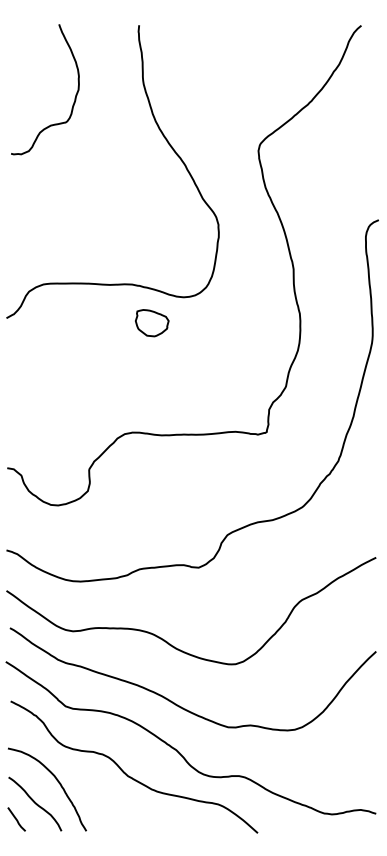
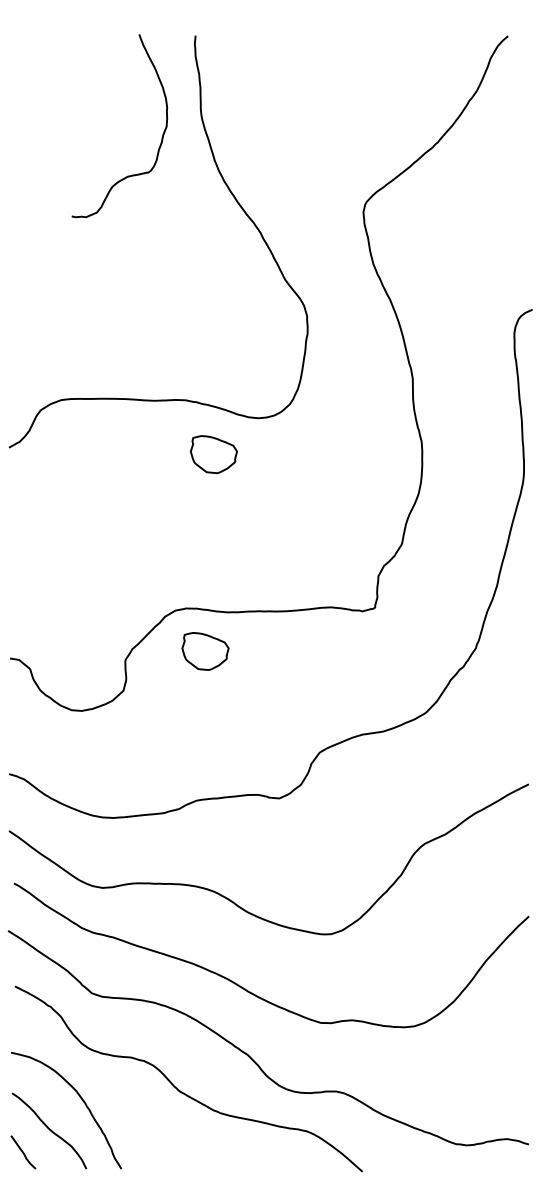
curve: (74, 97) -> (160, 137), moved
part: (146, 463) -> (205, 651), added

